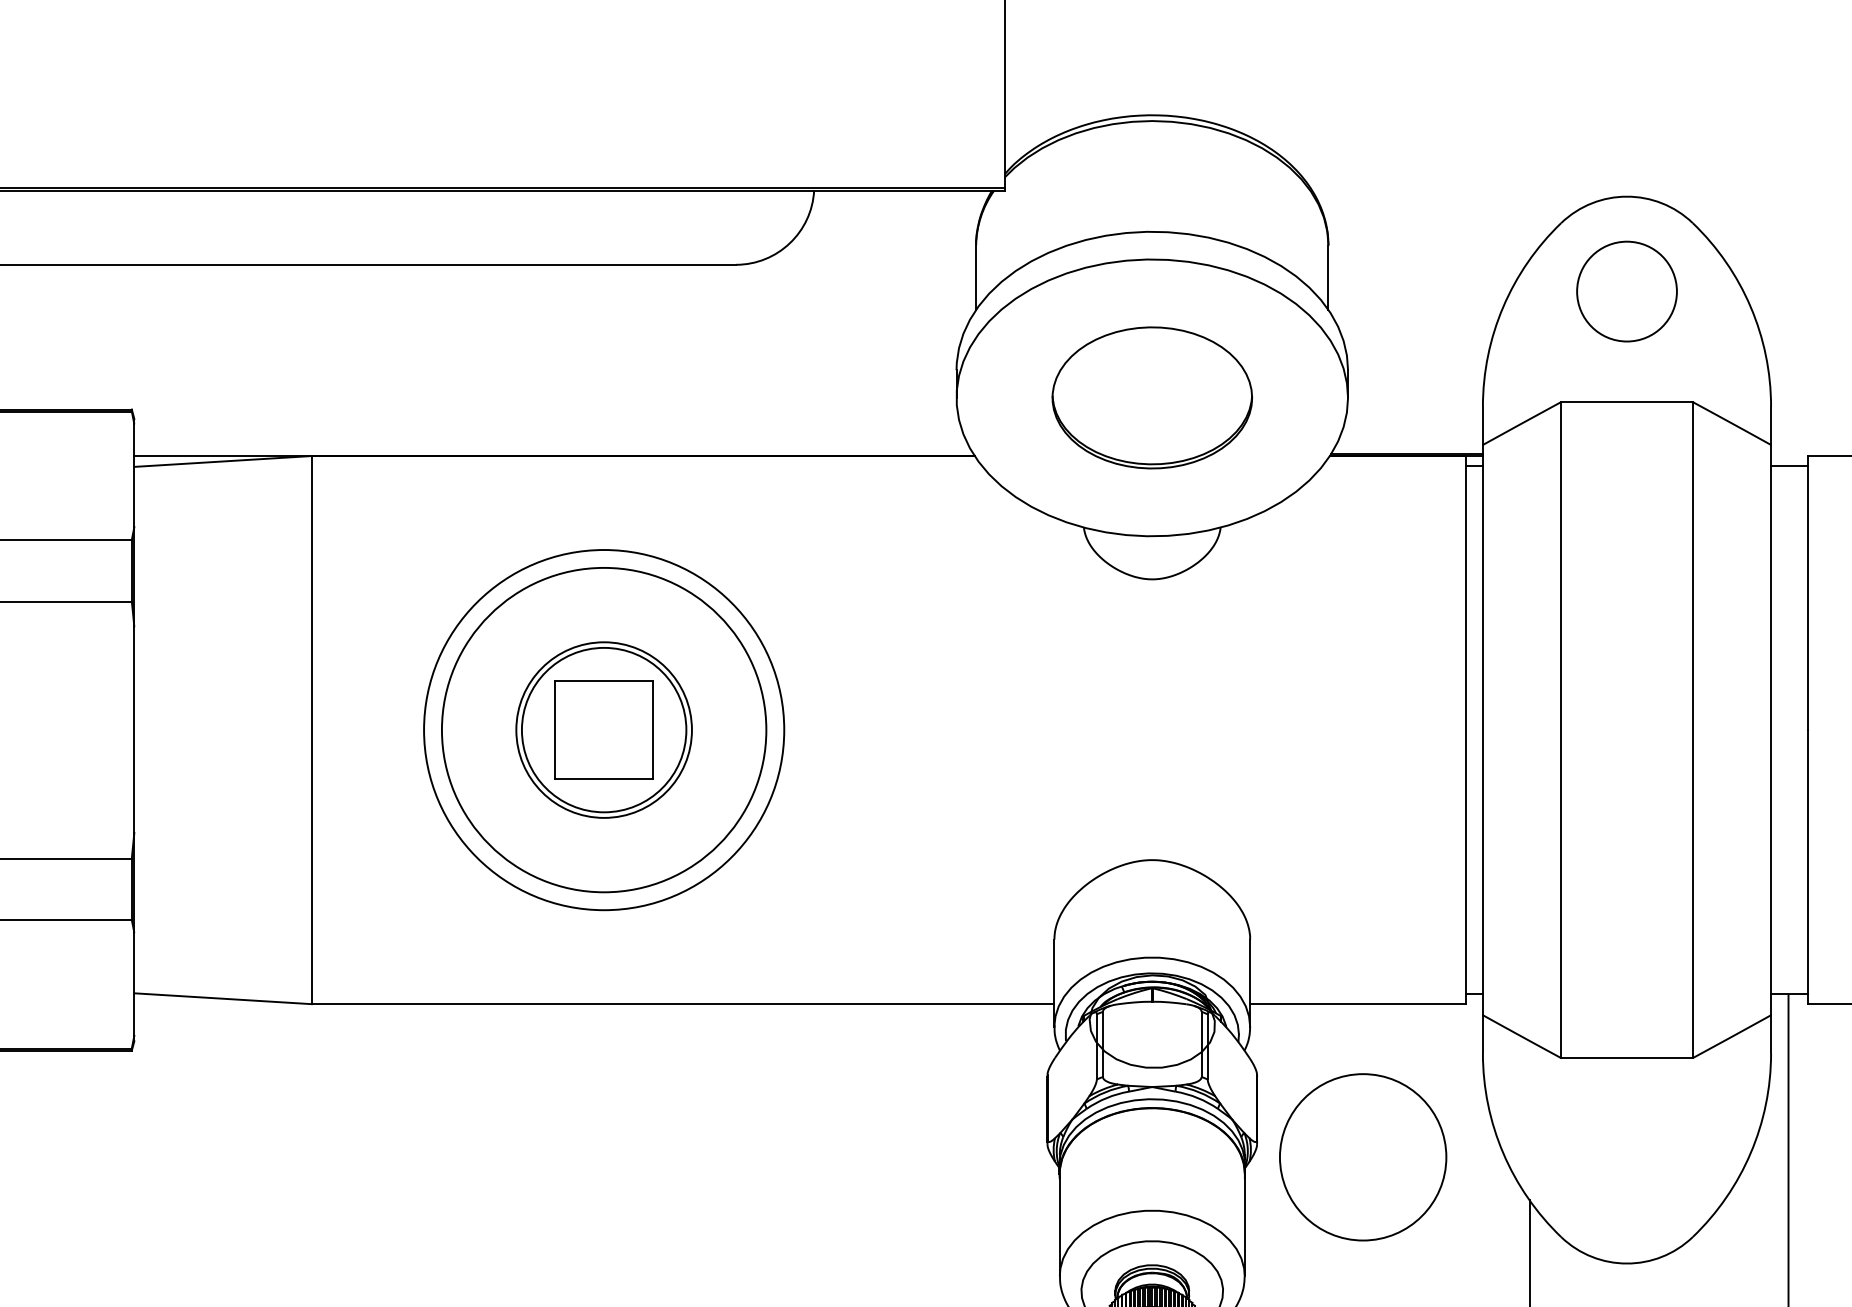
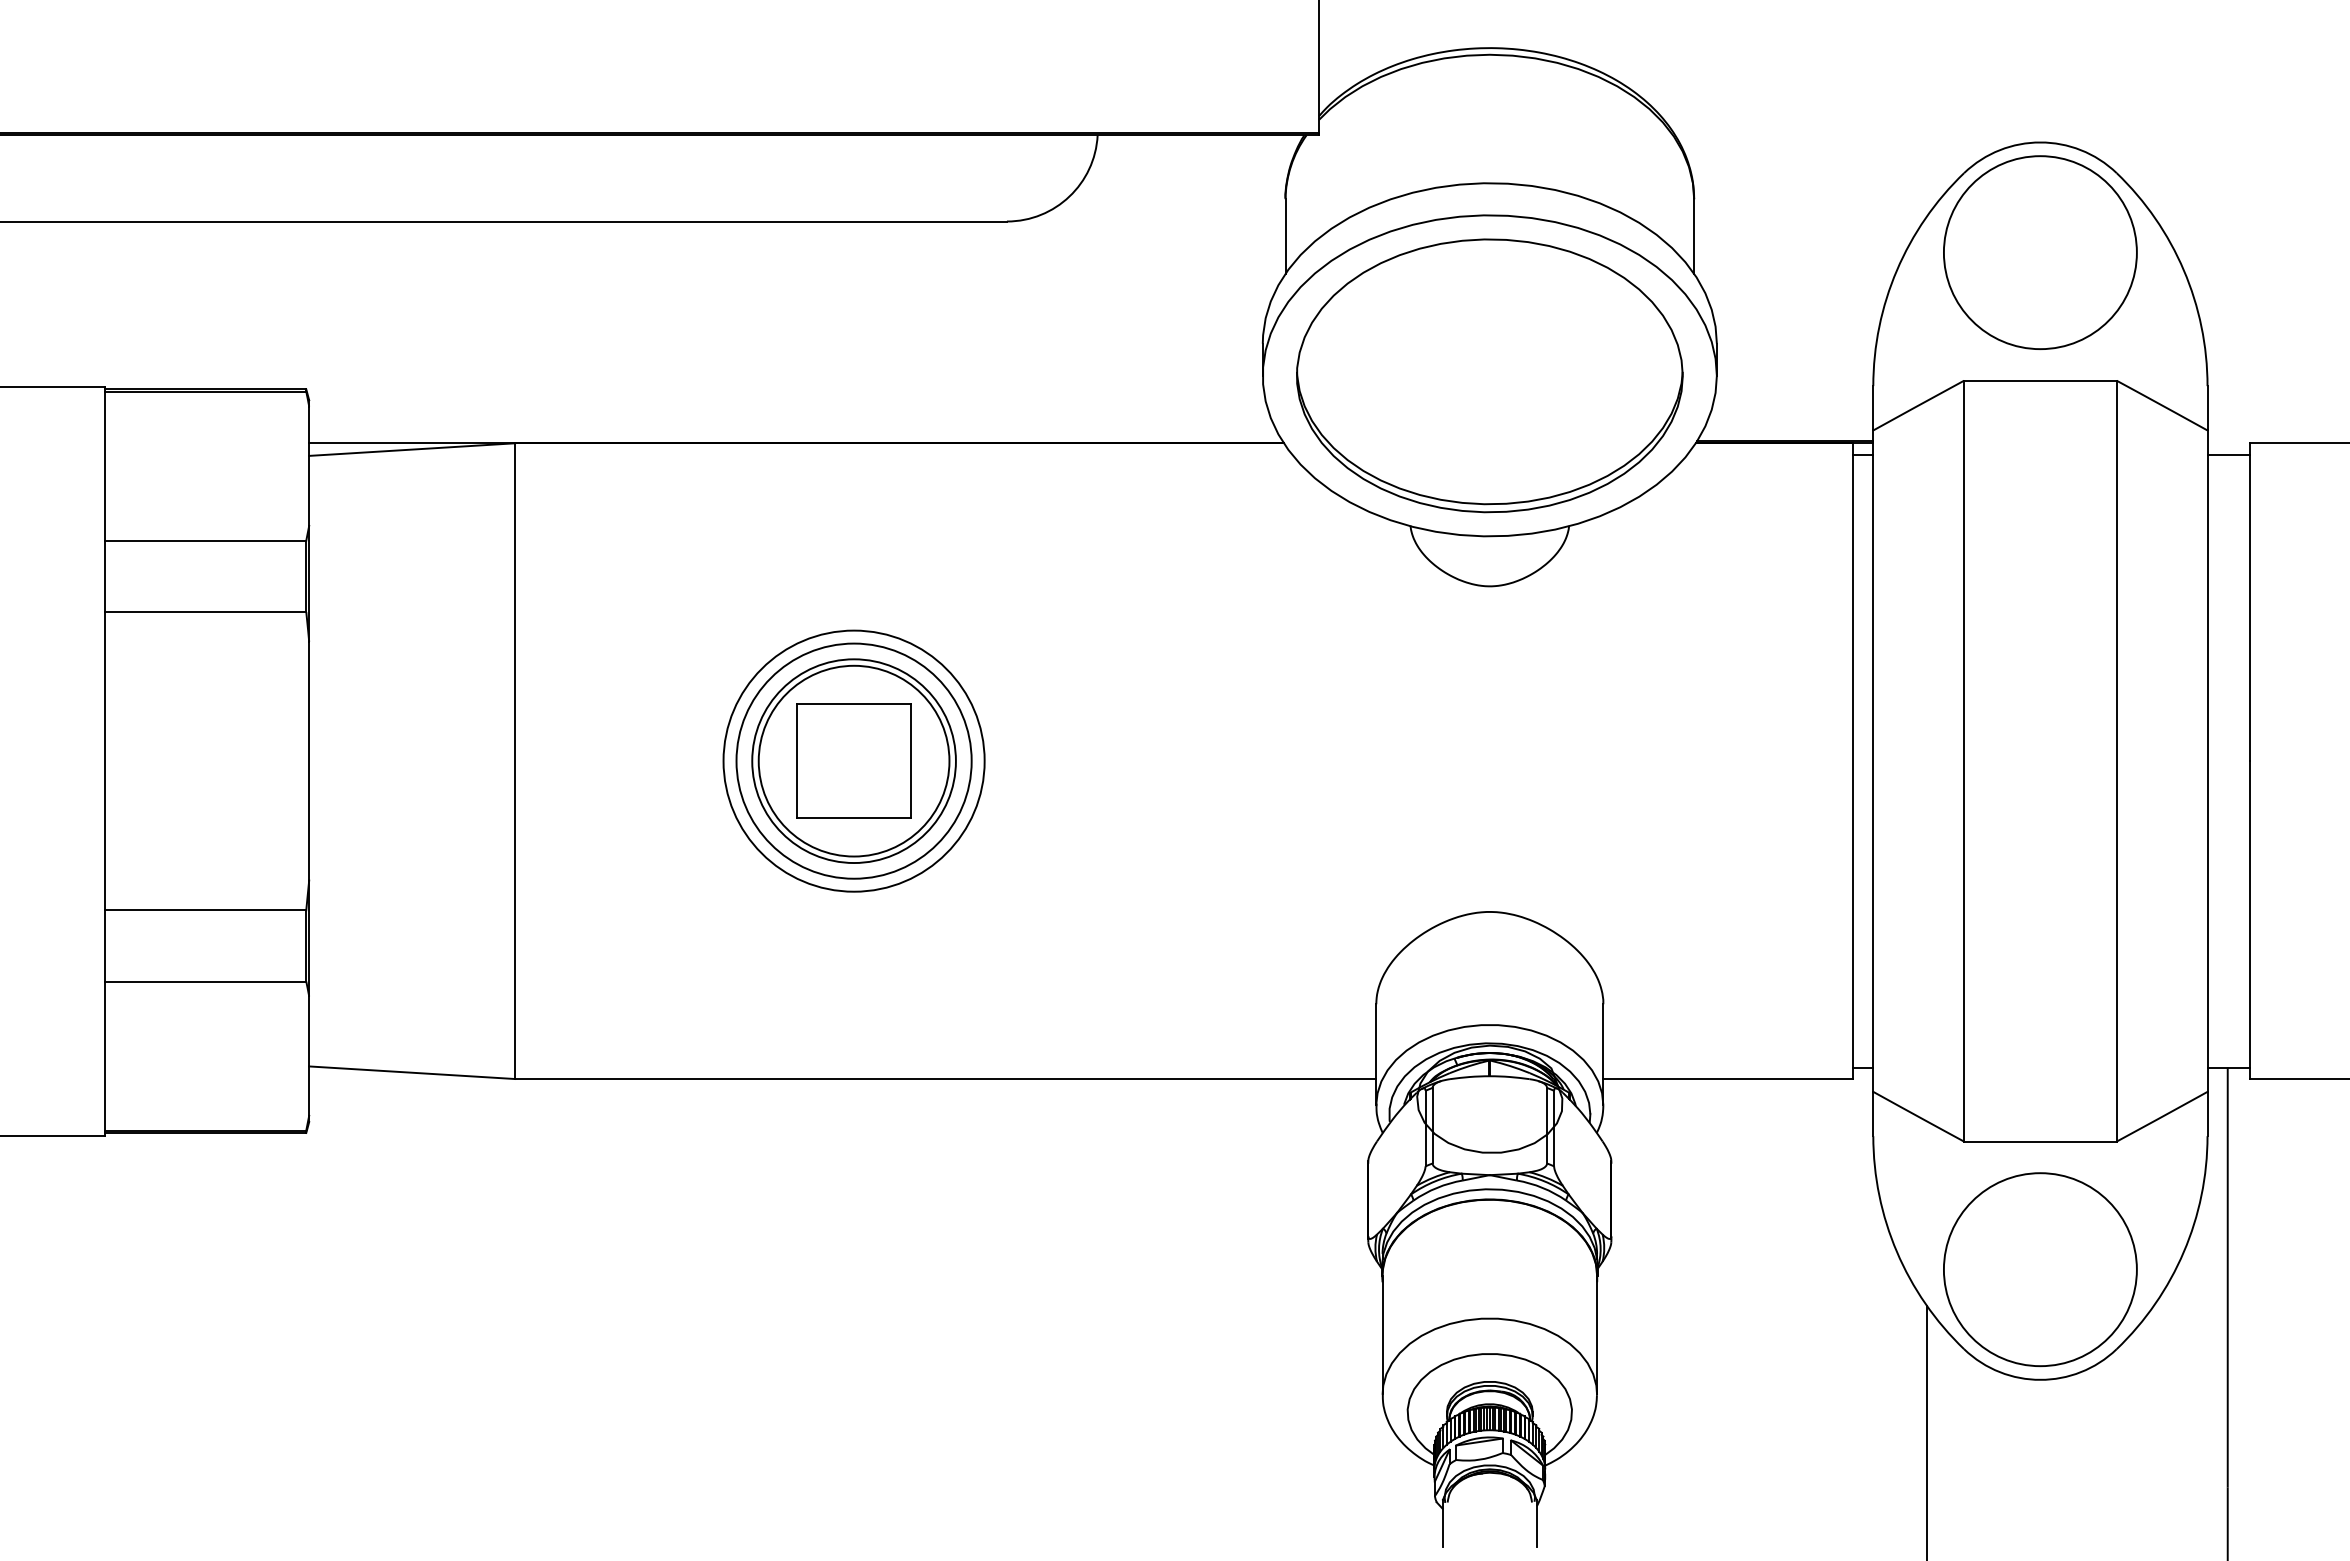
circle: (1627, 291) -> (2040, 252), size x1.67
part: (1151, 397) -> (1489, 375), size x1.67
circle: (603, 729) -> (853, 760), size x0.62
circle: (603, 729) -> (853, 760), size x0.62
circle: (1363, 1157) -> (2040, 1269), moved

